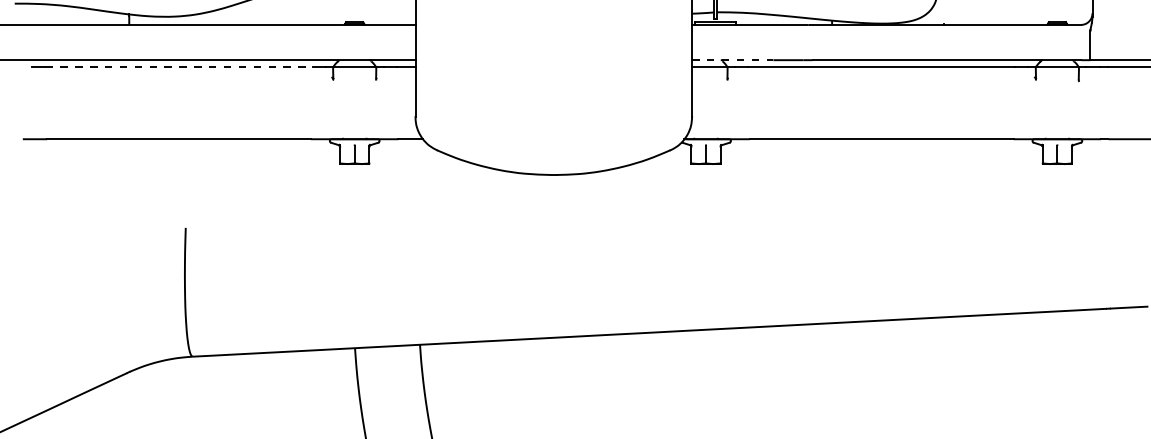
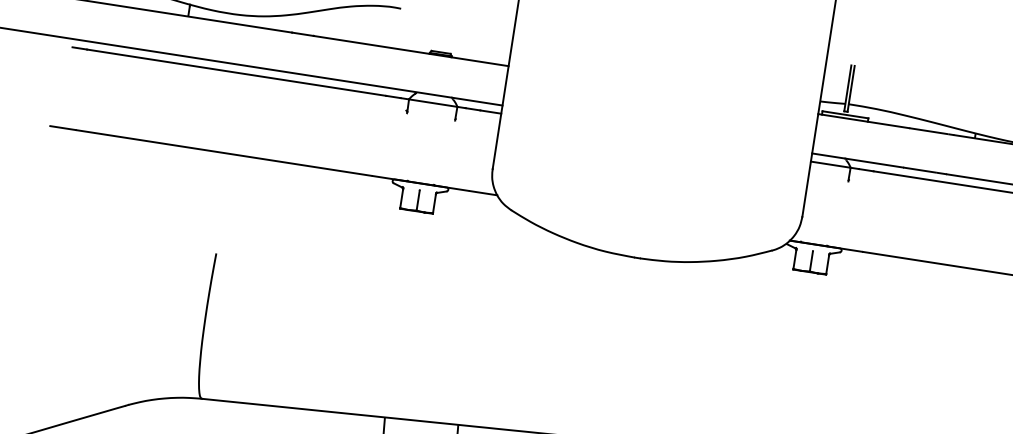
line: (732, 60) -> (857, 160), dashed -> solid
line: (179, 67) -> (237, 72), dashed -> solid

